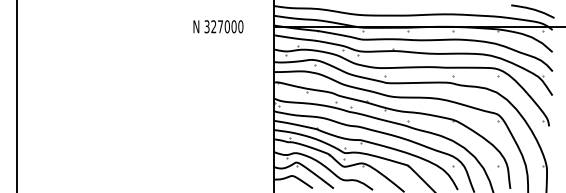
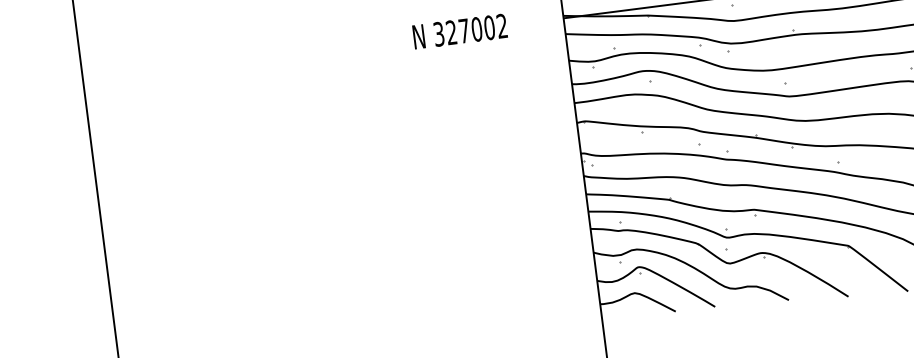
text: (240, 26) -> (501, 25), 327000 -> 327002

